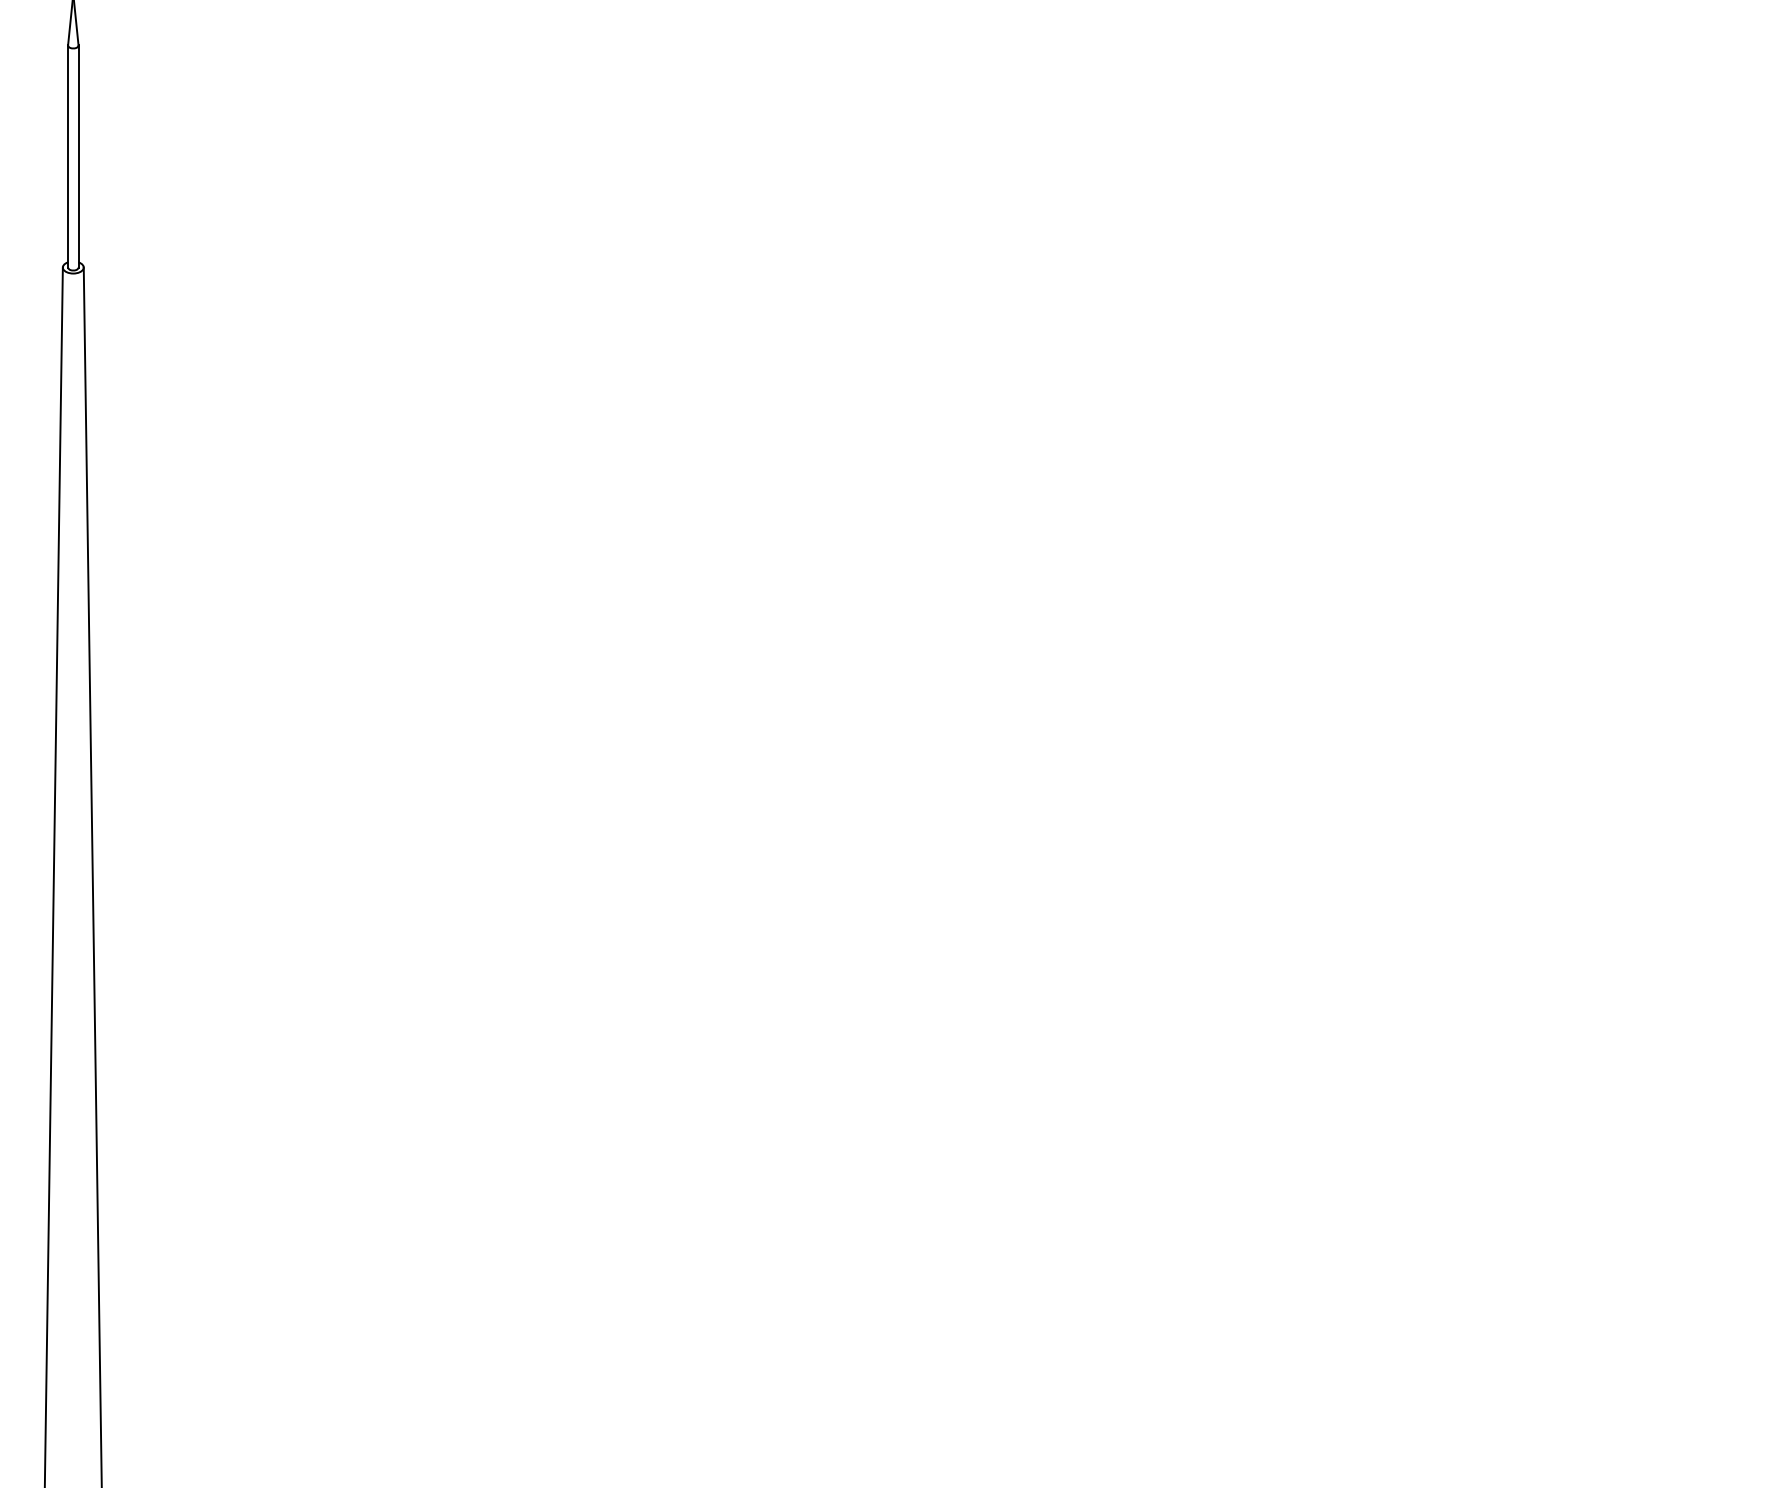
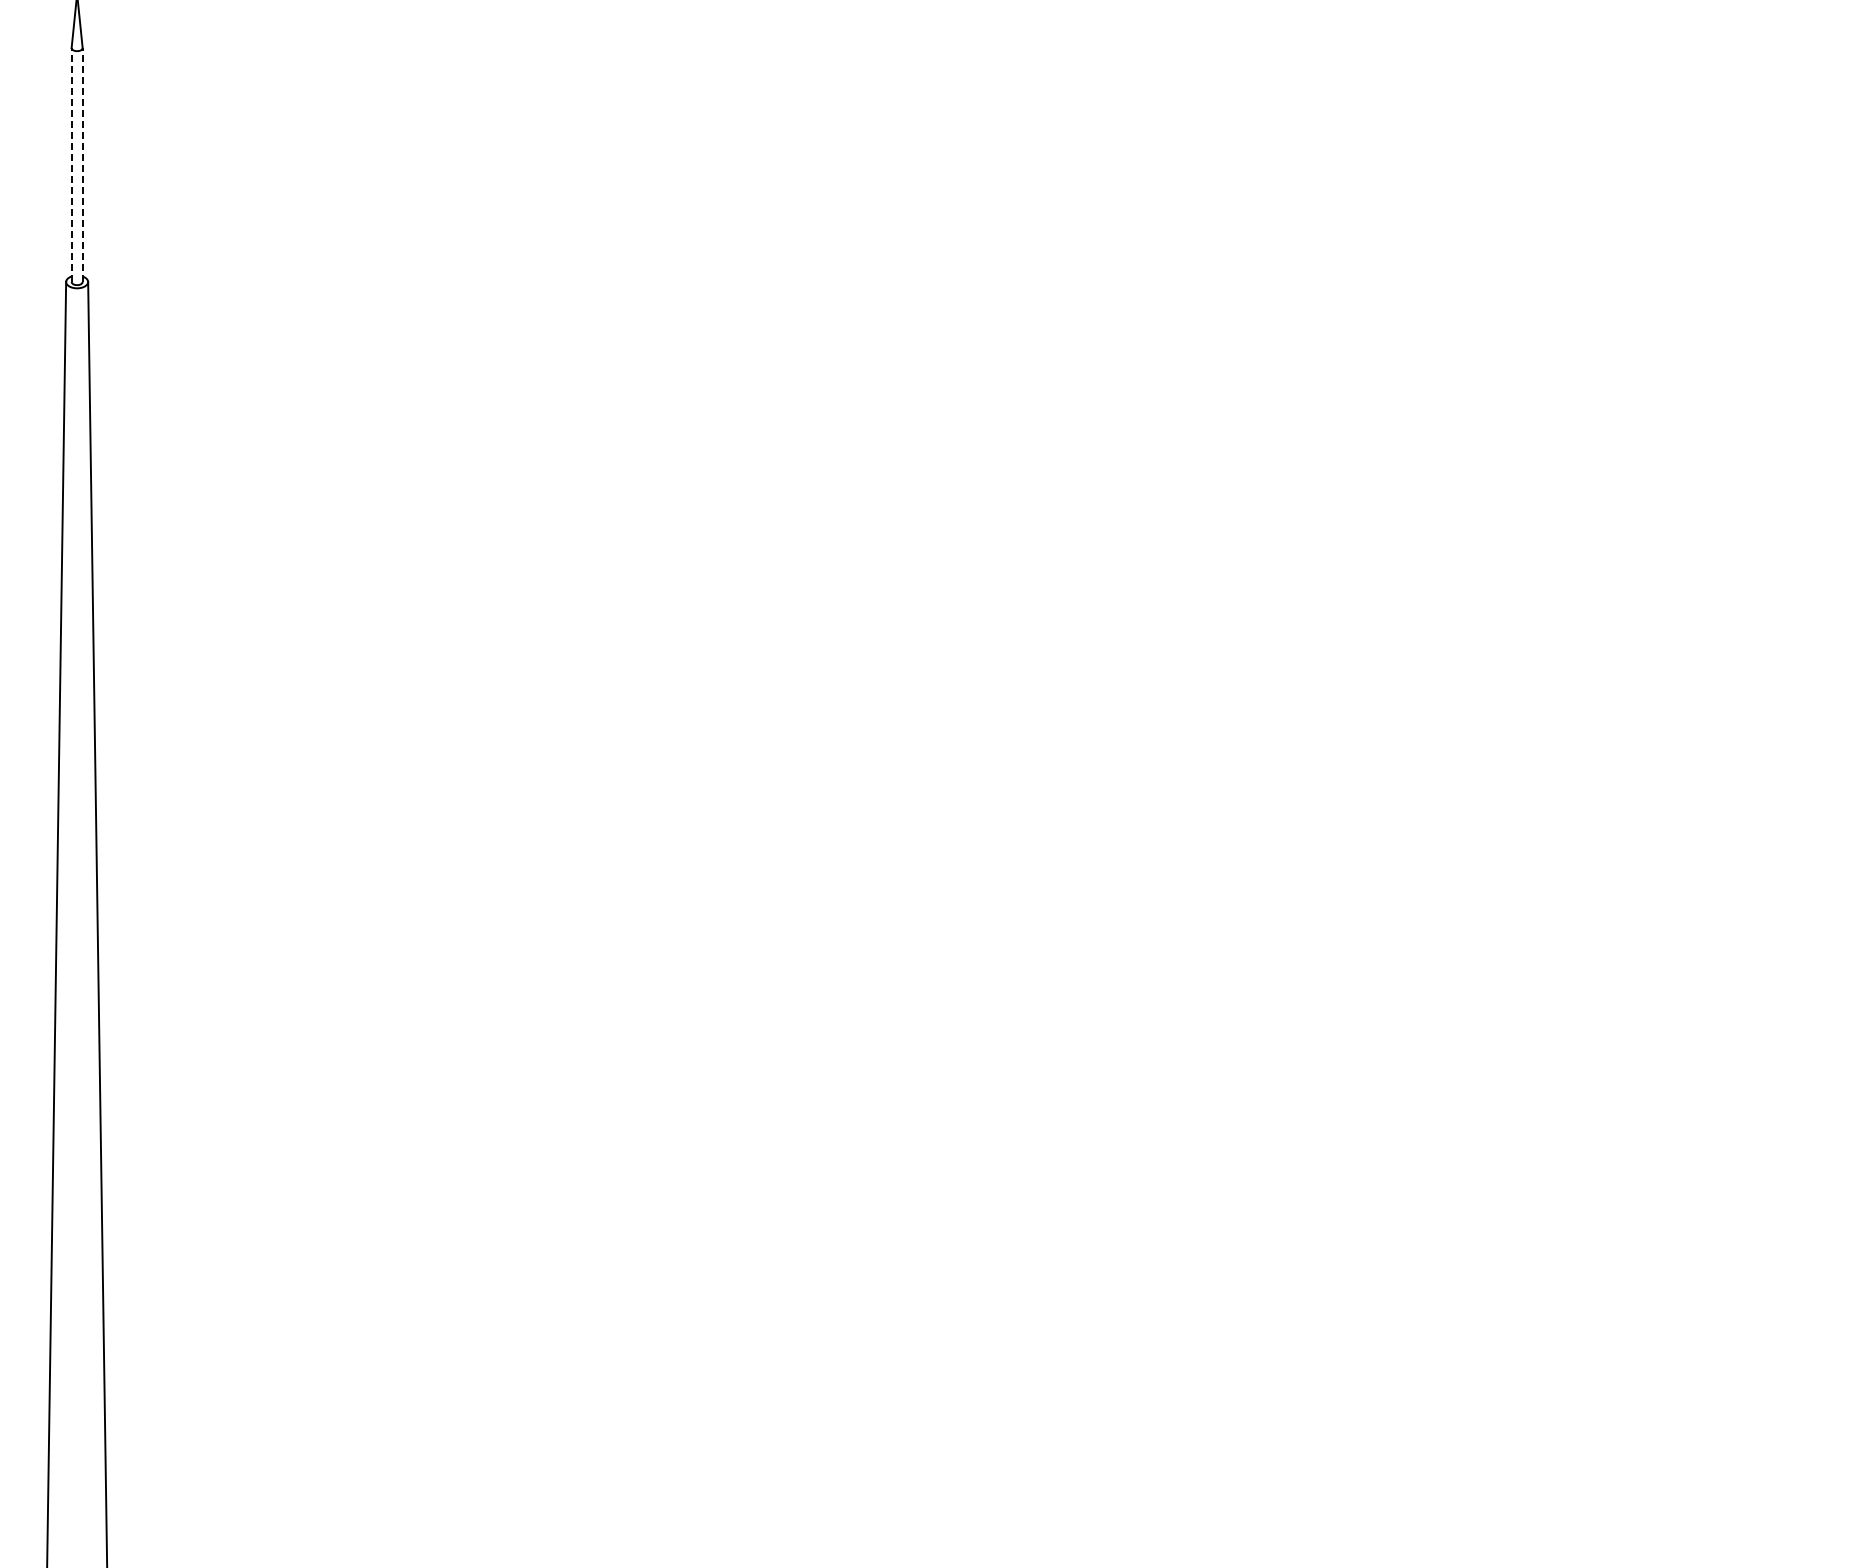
line: (67, 156) -> (71, 165), solid -> dashed
line: (78, 156) -> (82, 165), solid -> dashed

